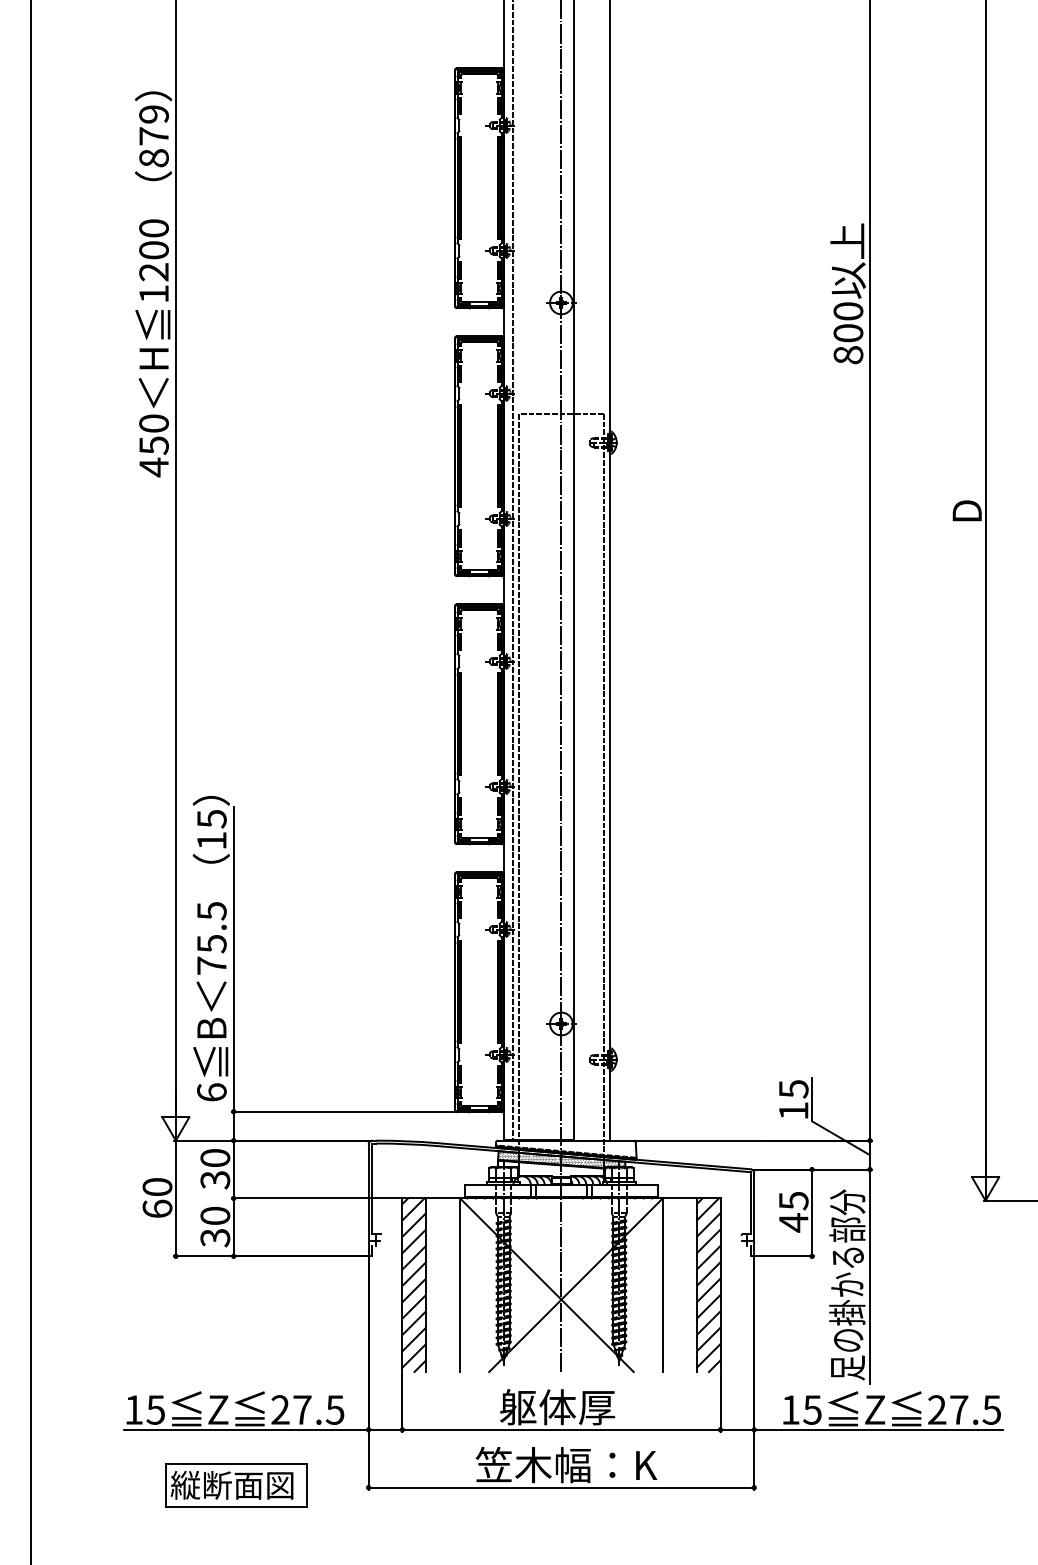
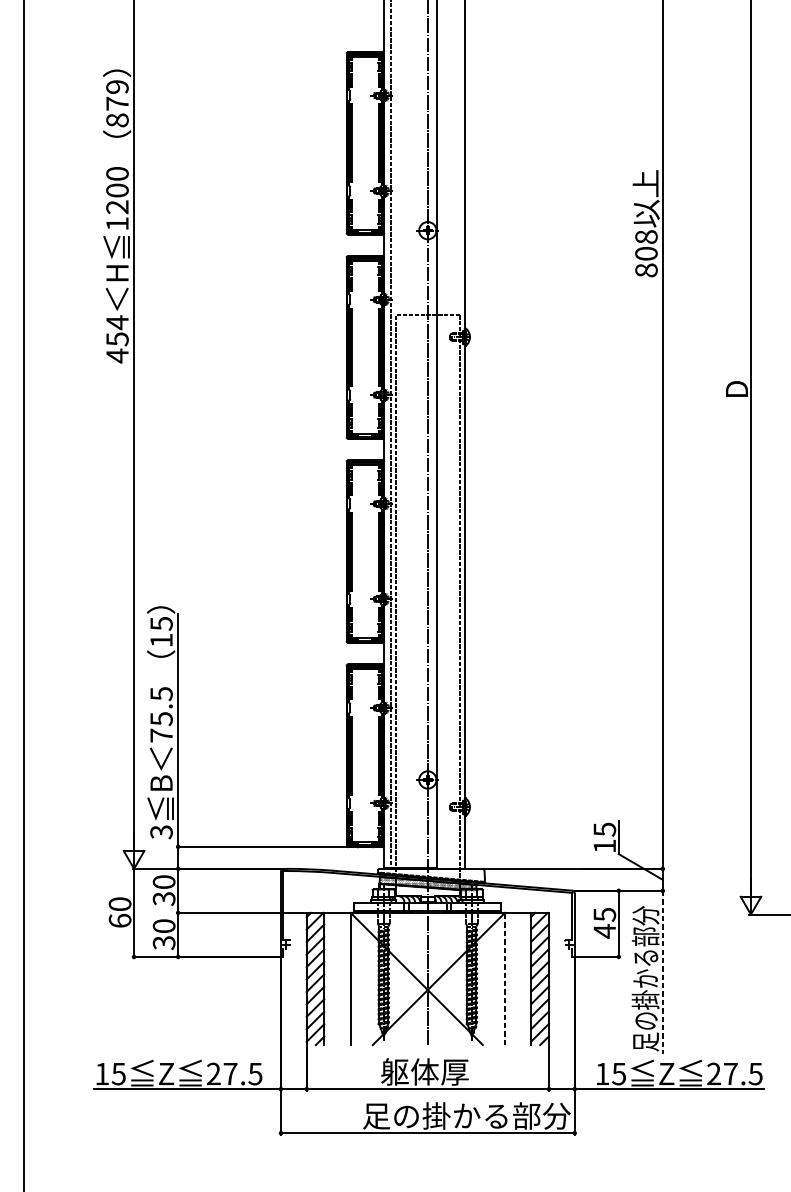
text: (848, 311) -> (646, 237), 800 -> 808
text: (153, 423) -> (117, 322), 450 -> 454
text: (211, 1092) -> (161, 832), 6 -> 3
line: (869, 1277) -> (662, 973), solid -> dashed
line: (662, 1285) -> (504, 979), solid -> dashed
text: (612, 1464) -> (466, 1115), 笠木幅：K -> 足の掛かる部分
part: (236, 1485) -> (180, 1131), removed

